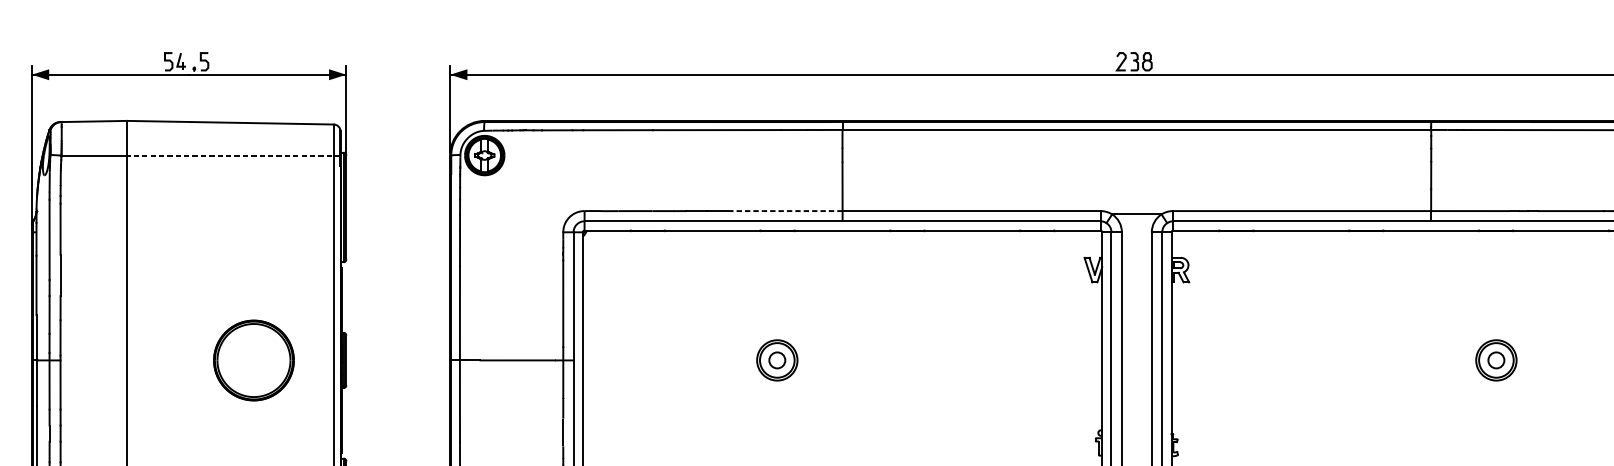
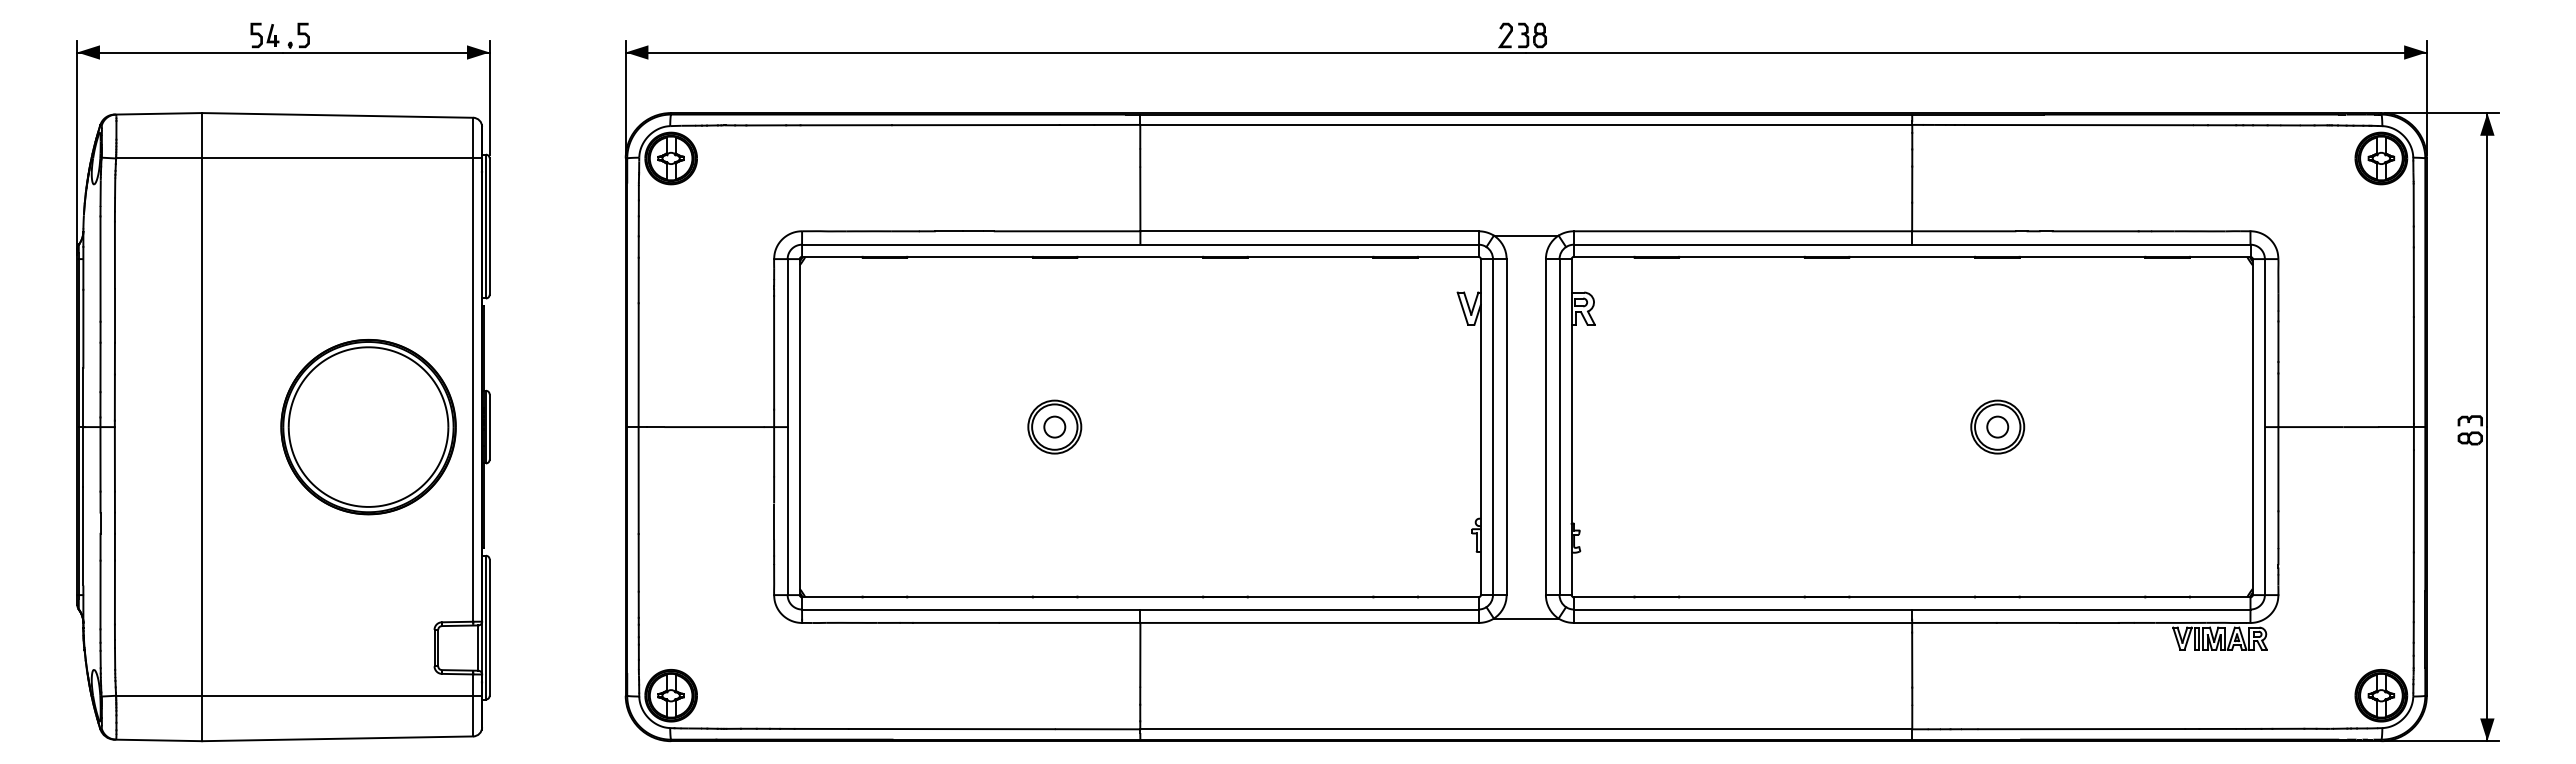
line: (233, 155) -> (341, 158), dashed -> solid
line: (787, 211) -> (1067, 231), dashed -> solid
part: (253, 360) -> (368, 427), size x1.67

